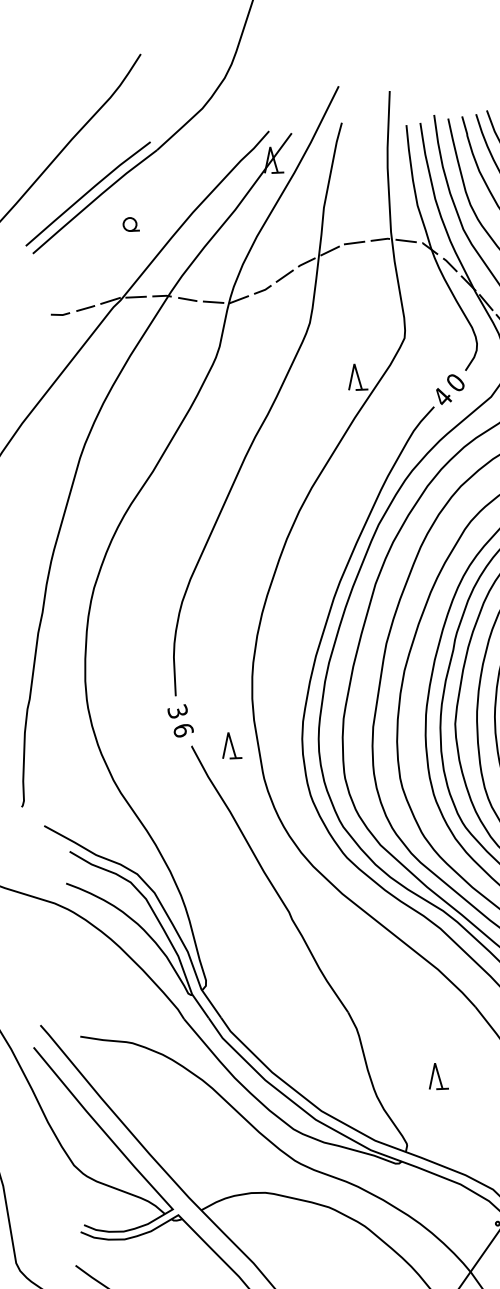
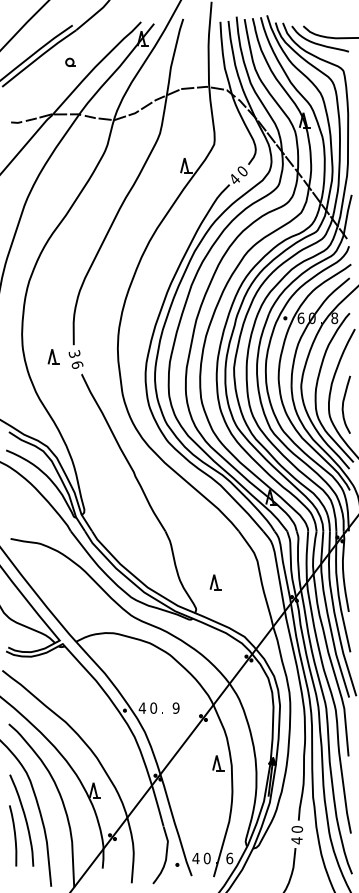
part: (131, 222) -> (70, 61), moved
part: (231, 744) -> (53, 356), moved
part: (437, 1076) -> (215, 582), moved

